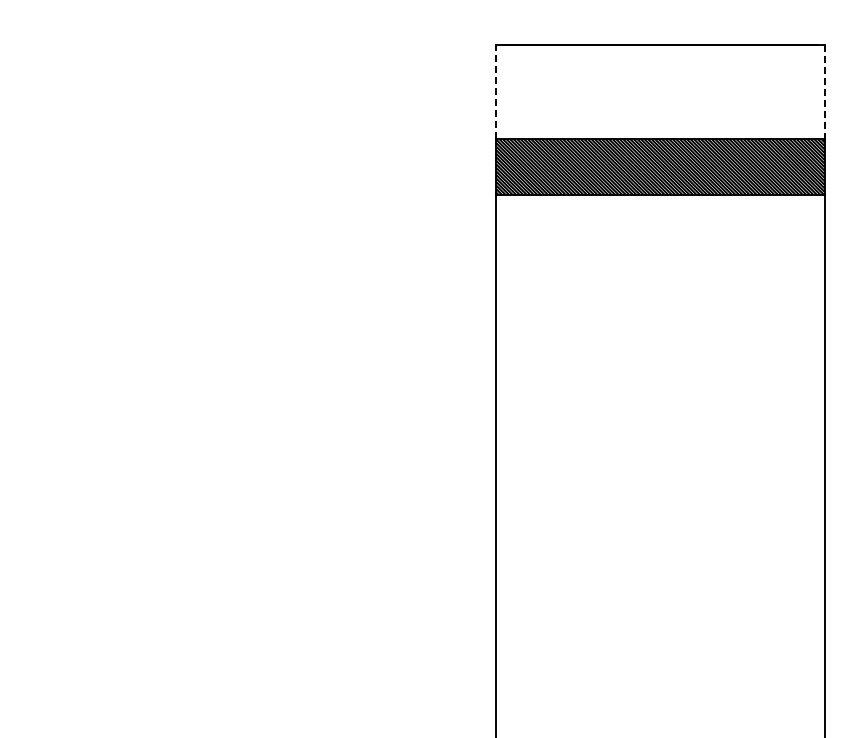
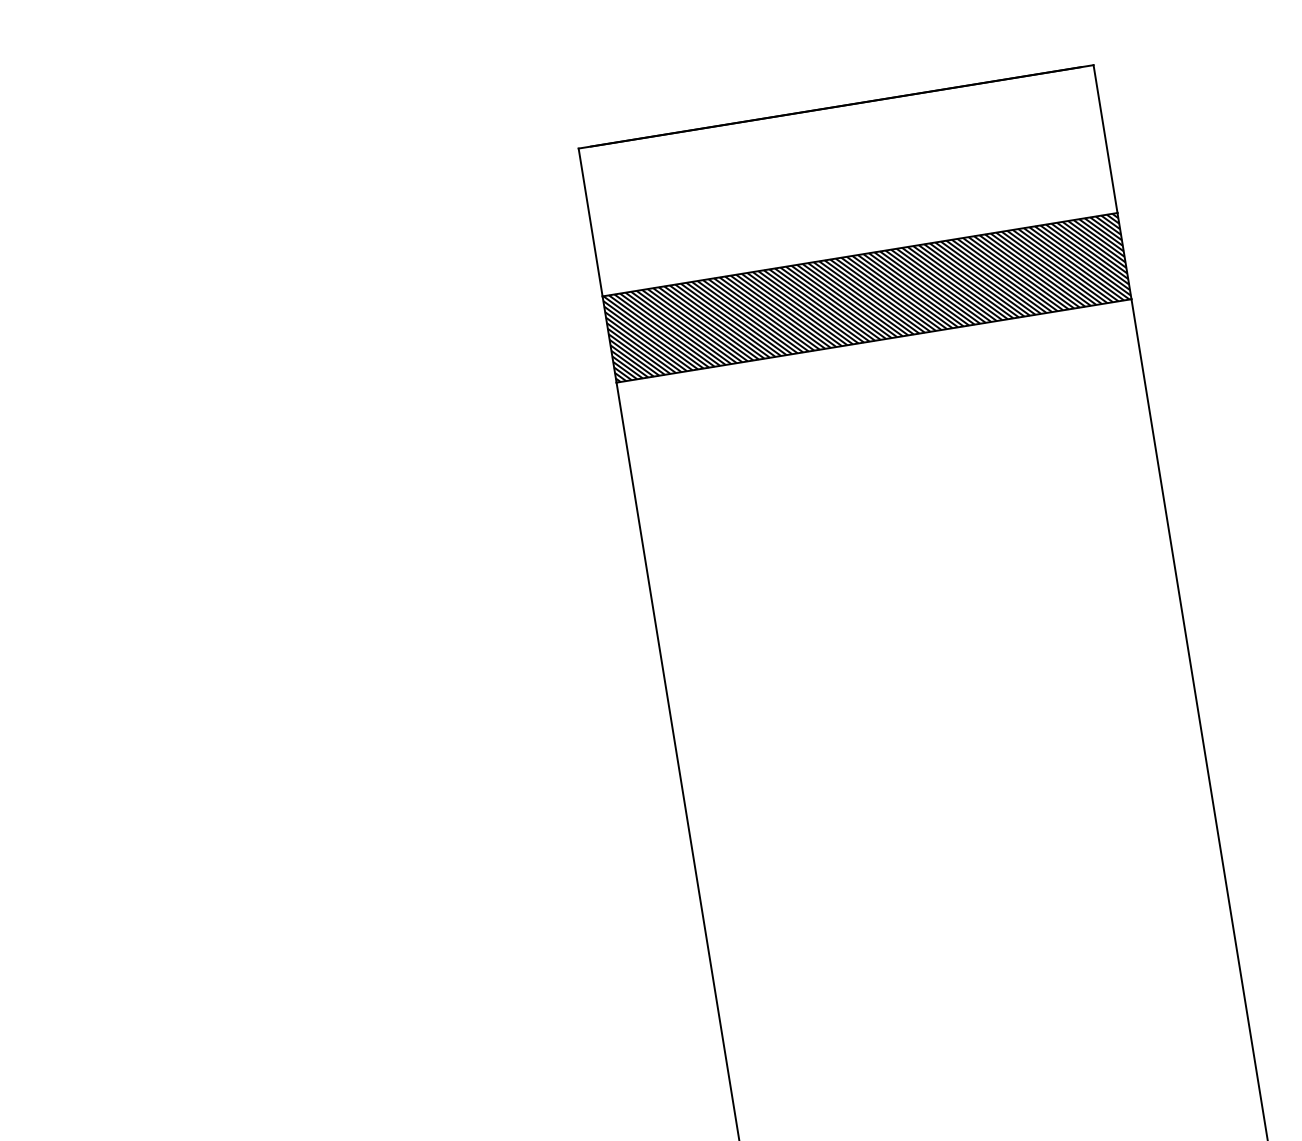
line: (495, 91) -> (590, 221), dashed -> solid
line: (824, 92) -> (1105, 139), dashed -> solid

